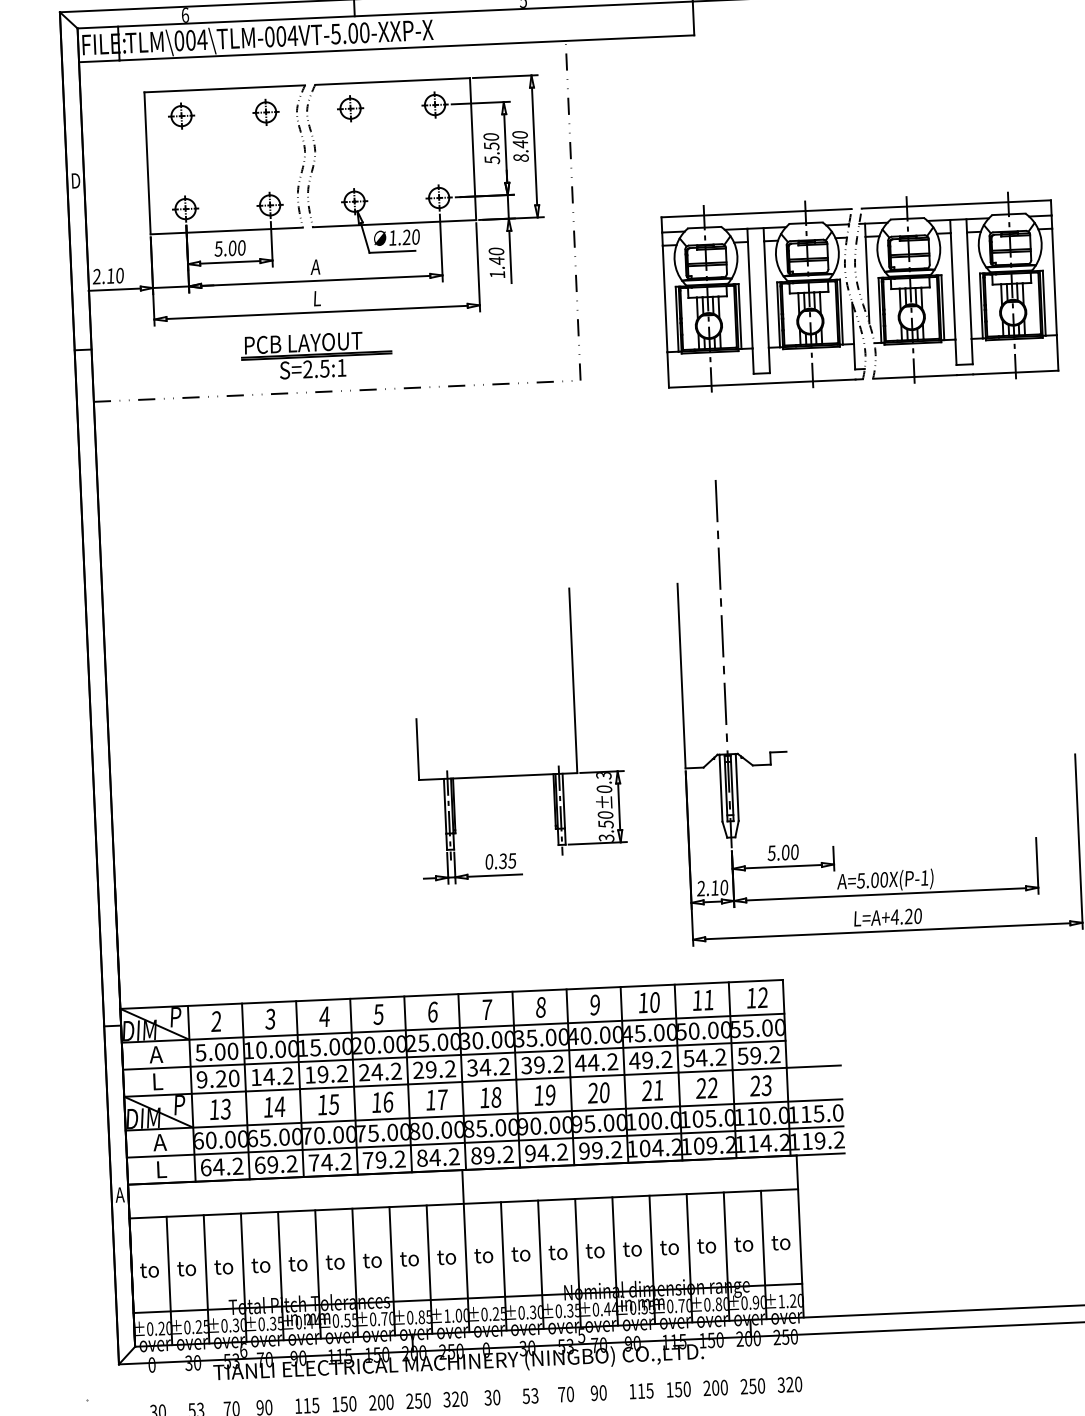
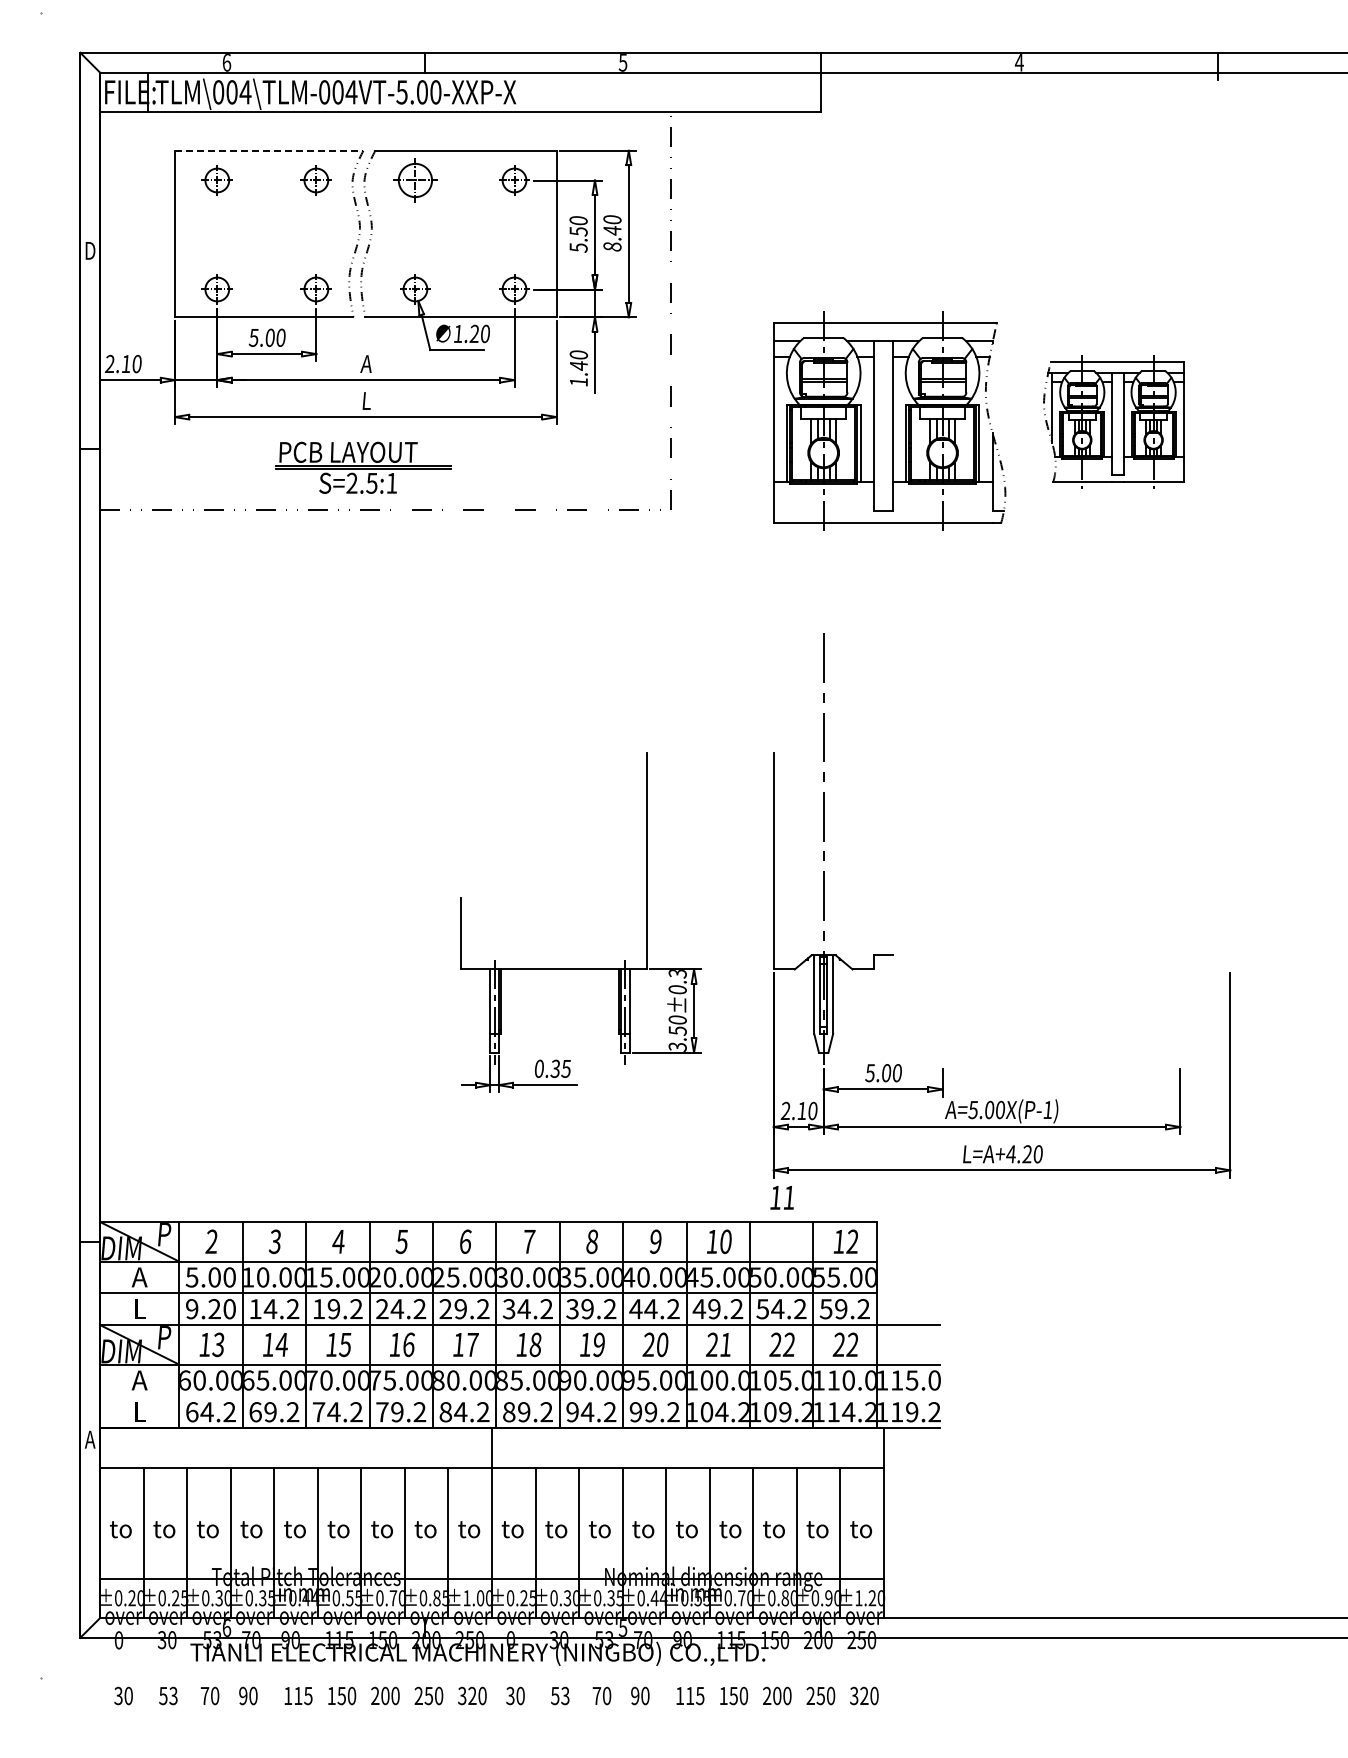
line: (224, 88) -> (269, 150), solid -> dashed
part: (350, 108) -> (415, 180), size x1.4
part: (954, 287) -> (1113, 420), size x0.6
text: (702, 1000) -> (781, 1197), moved
text: (766, 1086) -> (852, 1345), 23 -> 22
line: (485, 1142) -> (520, 1396), removed

